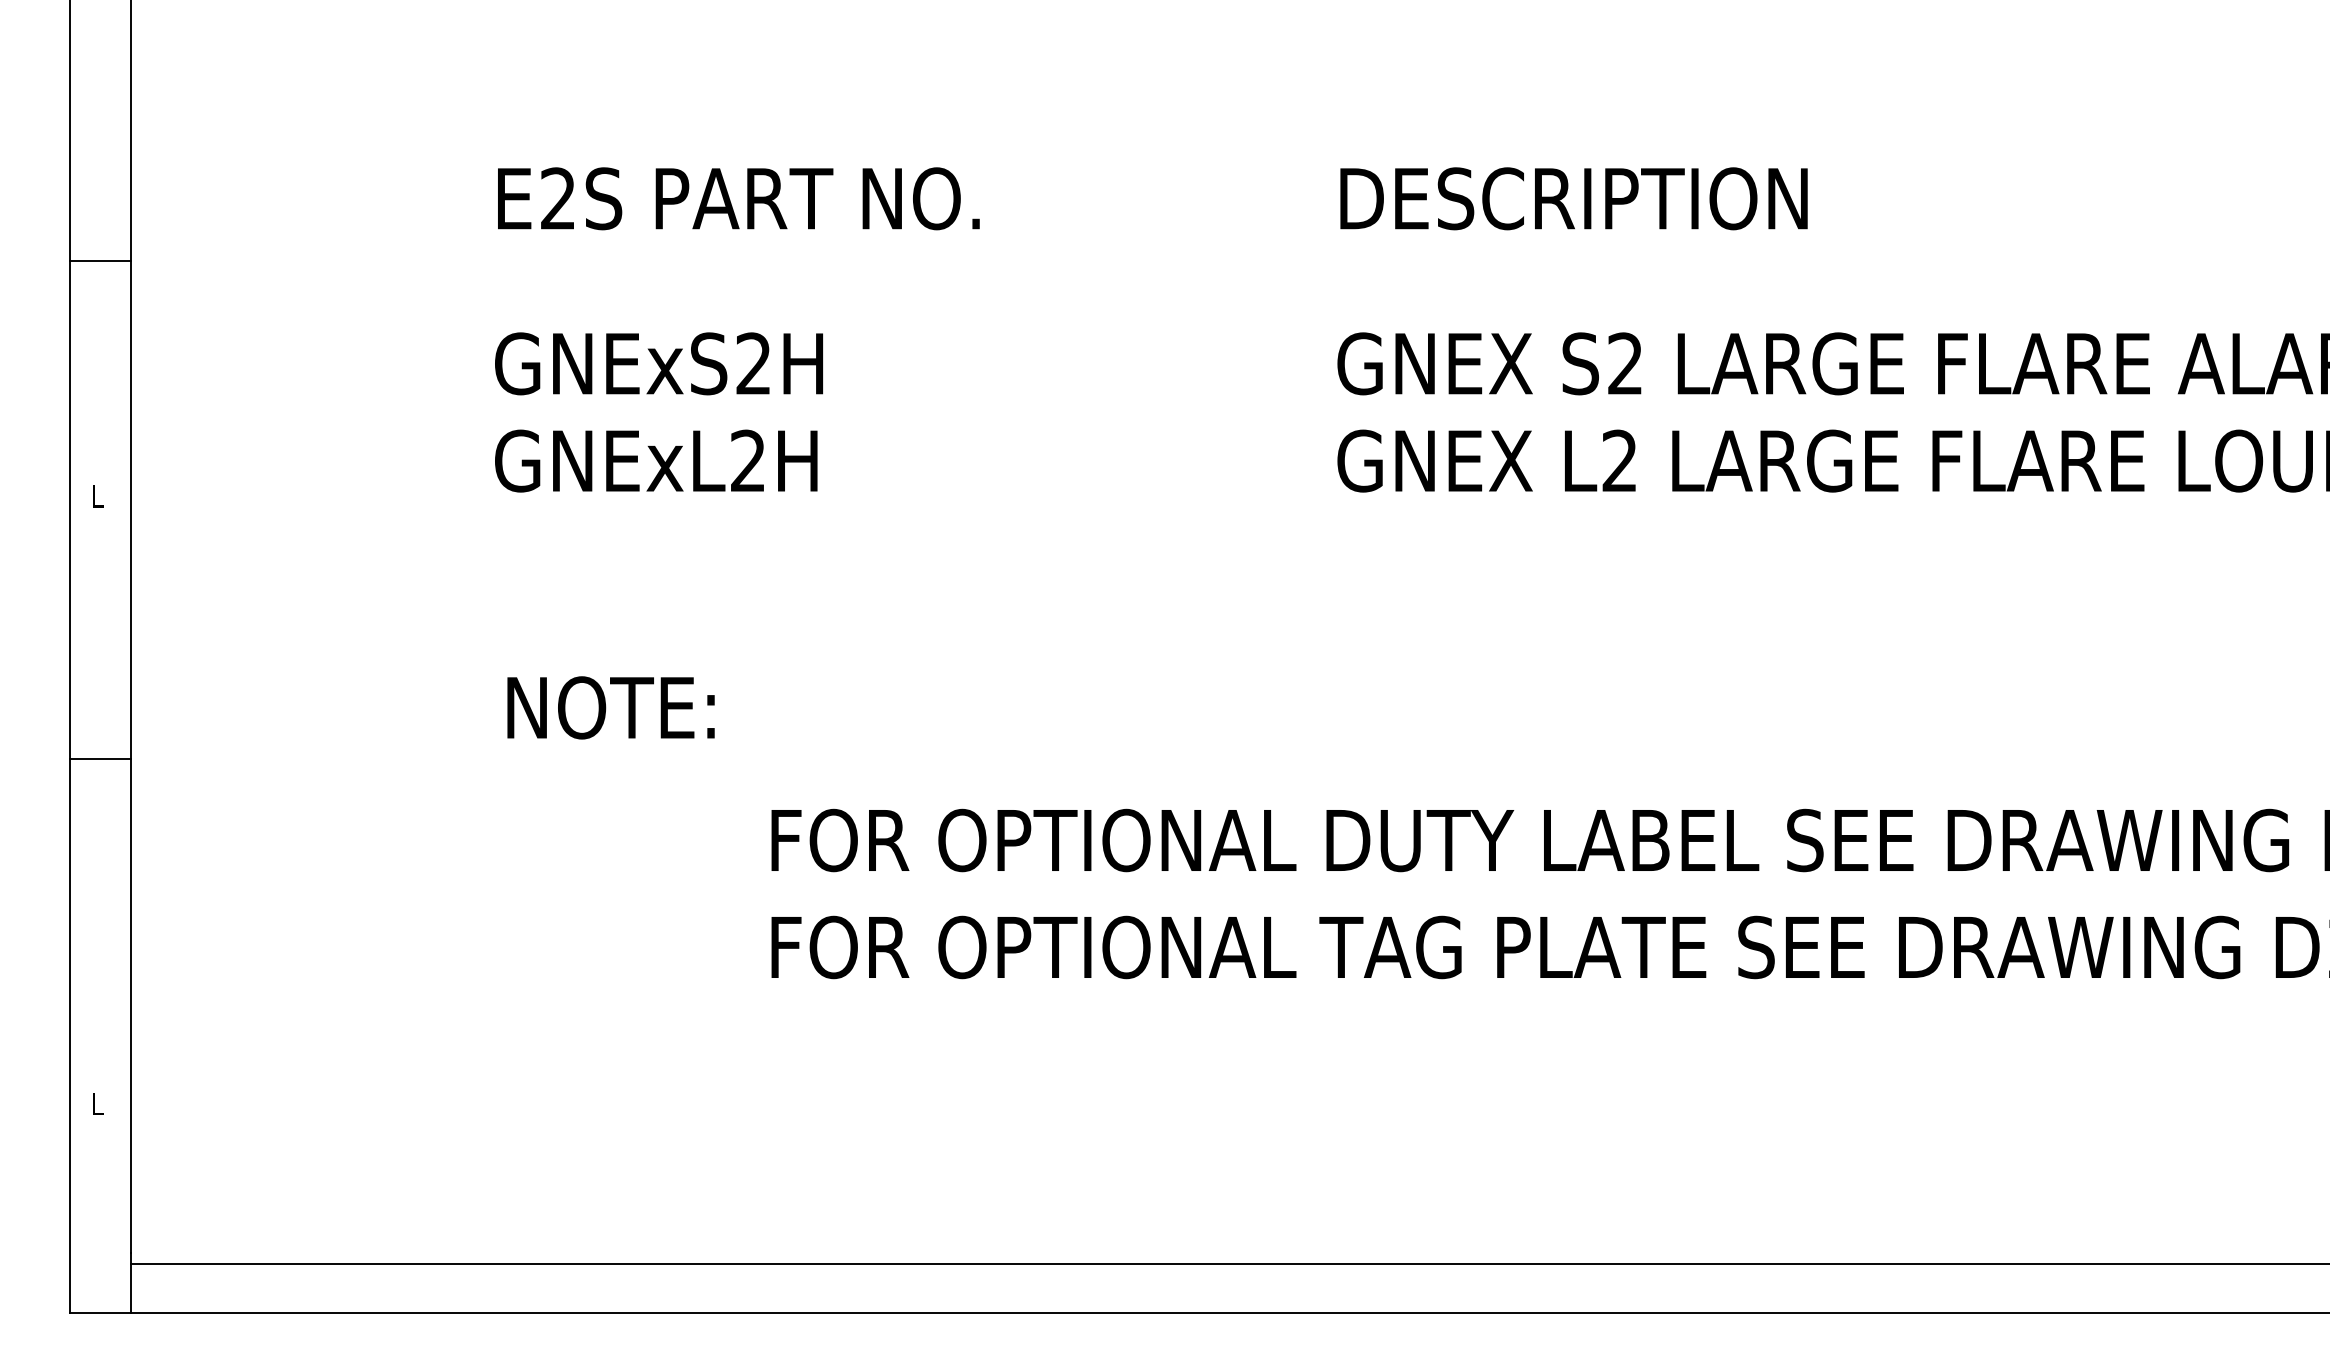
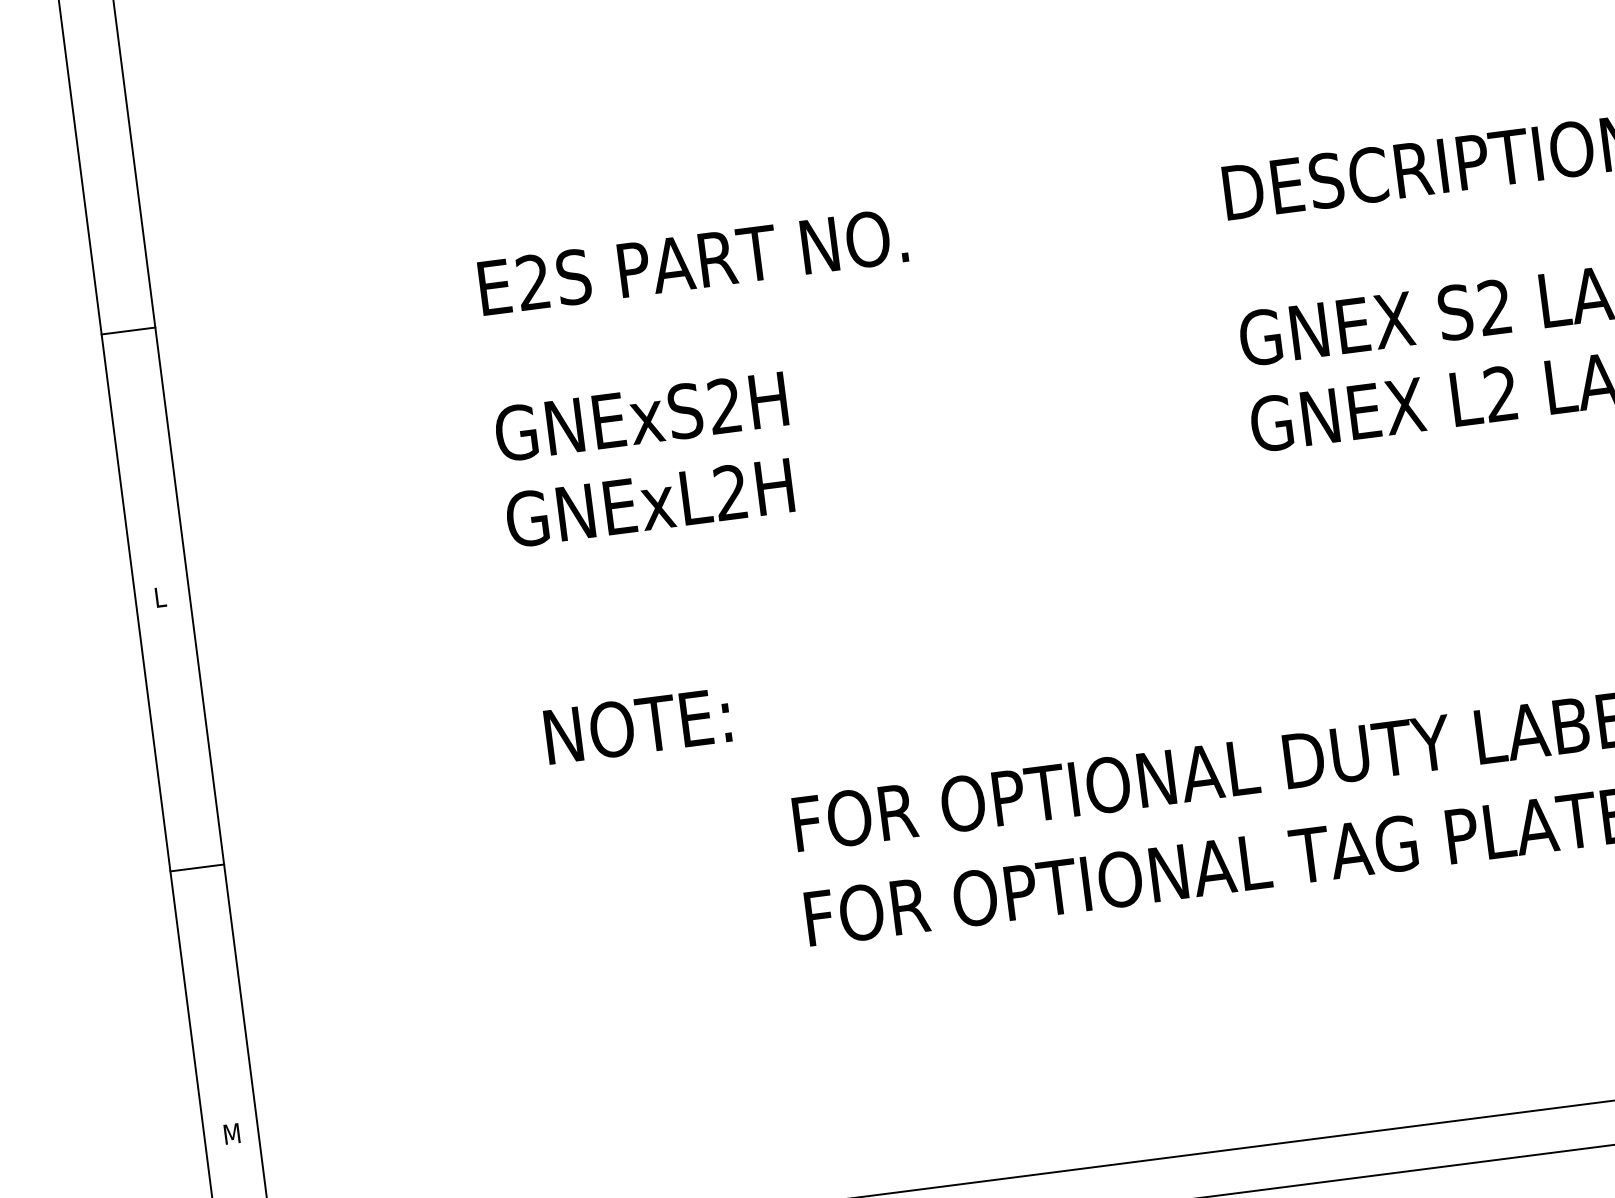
line: (99, 261) -> (127, 331), moved
line: (99, 758) -> (196, 867), moved
text: (100, 1103) -> (231, 1133), L -> M

